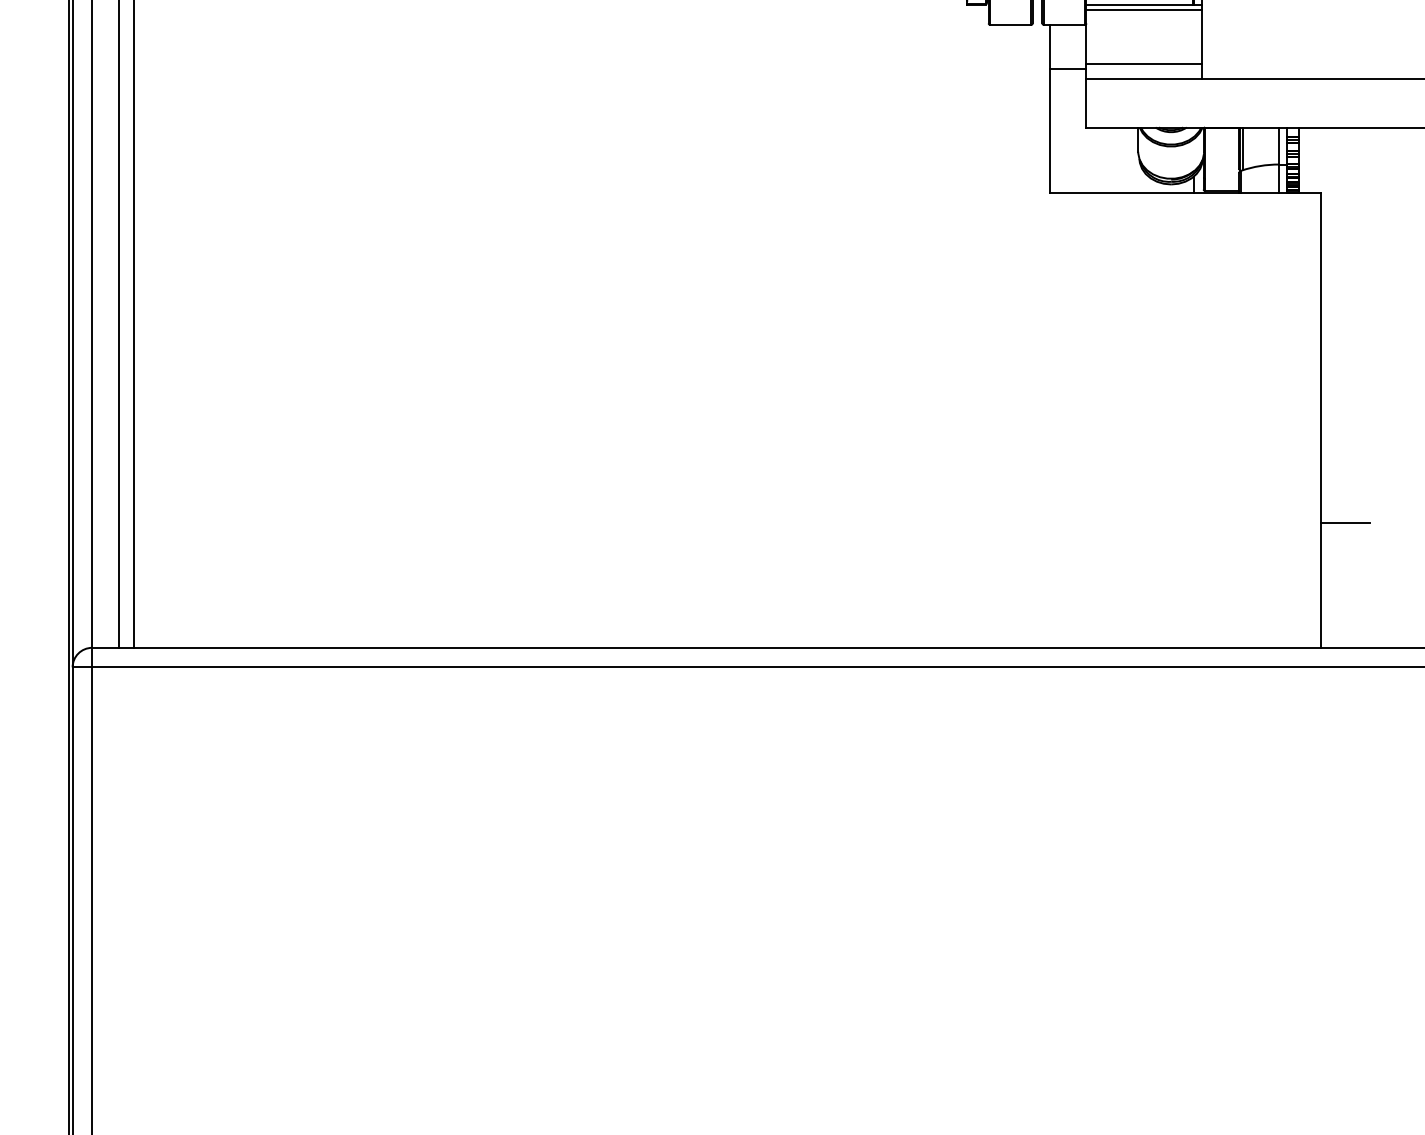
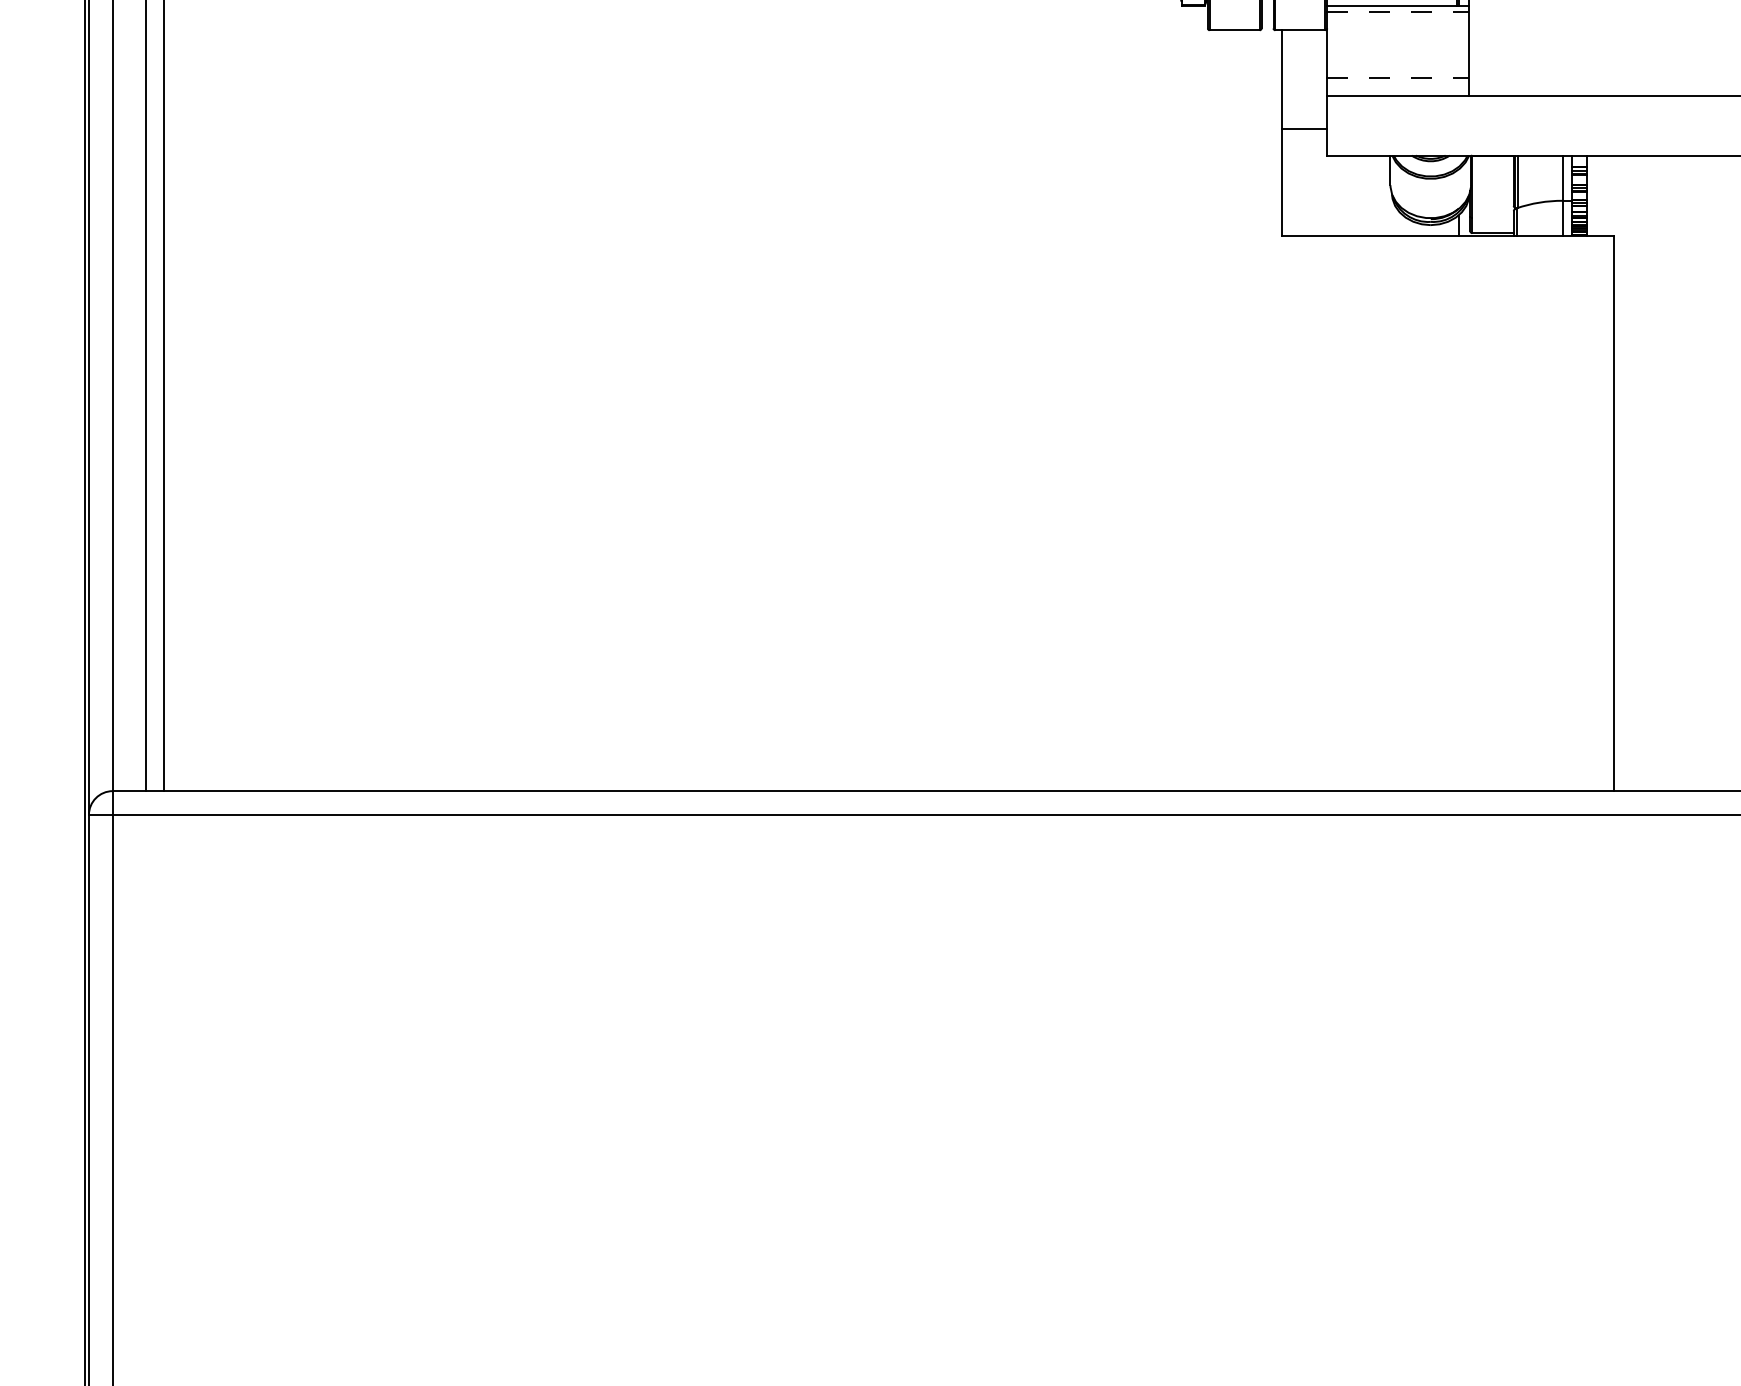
line: (1144, 10) -> (1398, 12), solid -> dashed
line: (1144, 64) -> (1398, 78), solid -> dashed
line: (1067, 68) -> (1304, 128), moved
line: (1345, 522) -> (1643, 638), removed

